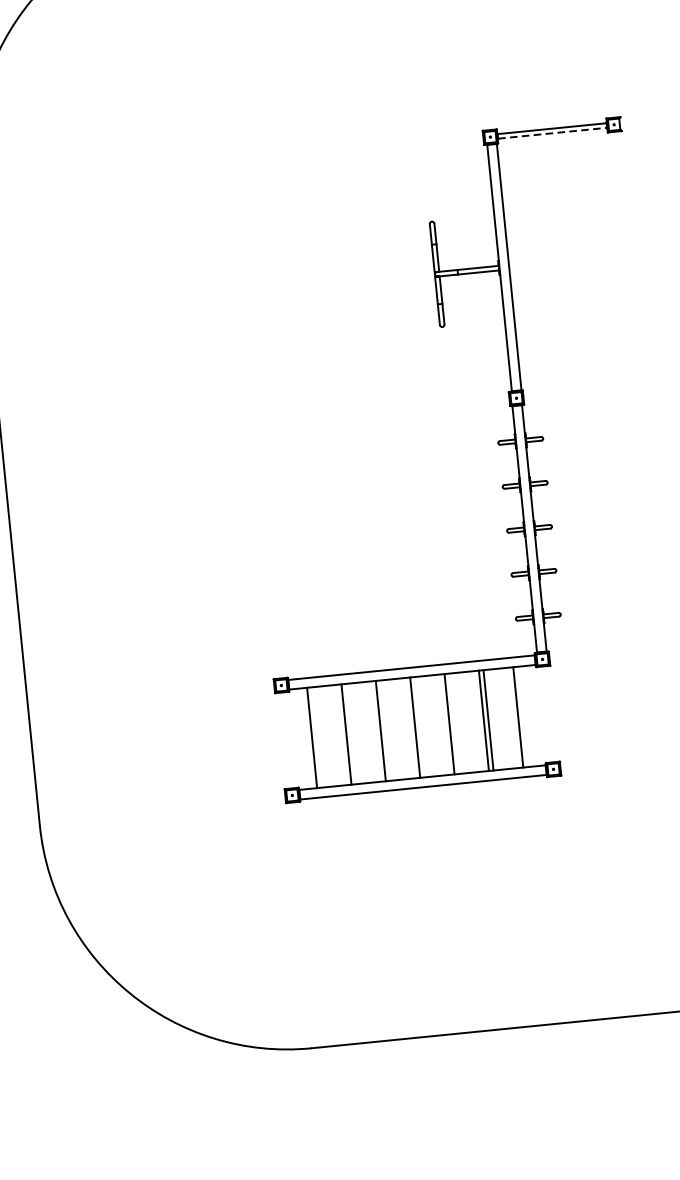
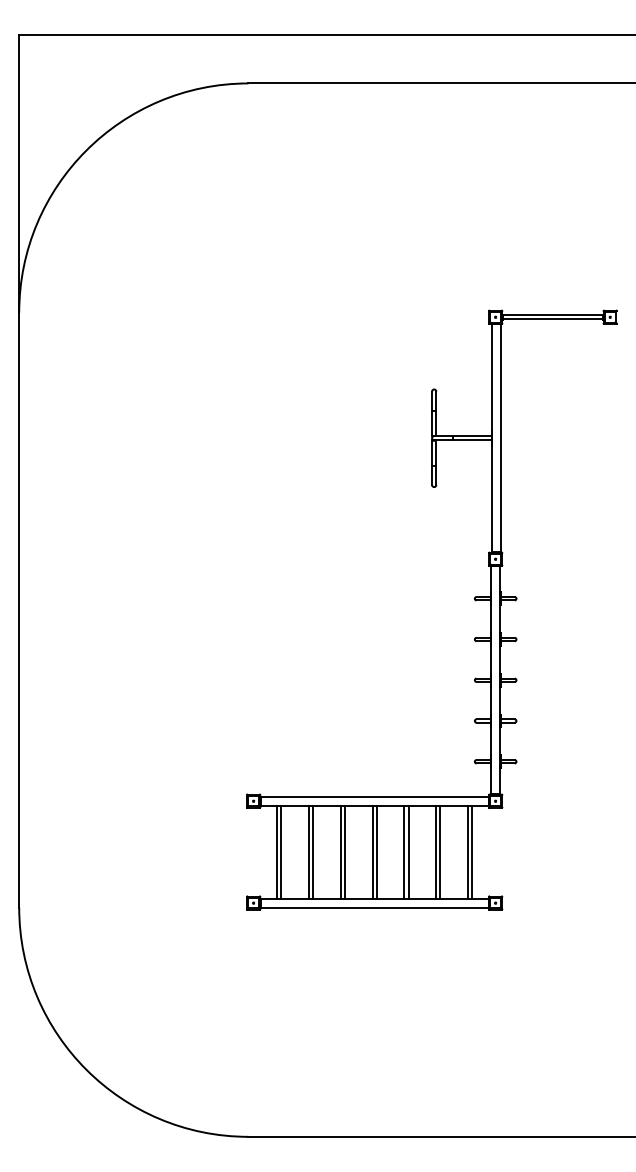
line: (553, 133) -> (553, 319), dashed -> solid
line: (523, 716) -> (472, 851), added
line: (453, 723) -> (408, 851), added
line: (419, 726) -> (376, 851), added
line: (384, 729) -> (344, 851), added
line: (351, 733) -> (313, 851), added
line: (316, 736) -> (281, 851), added

